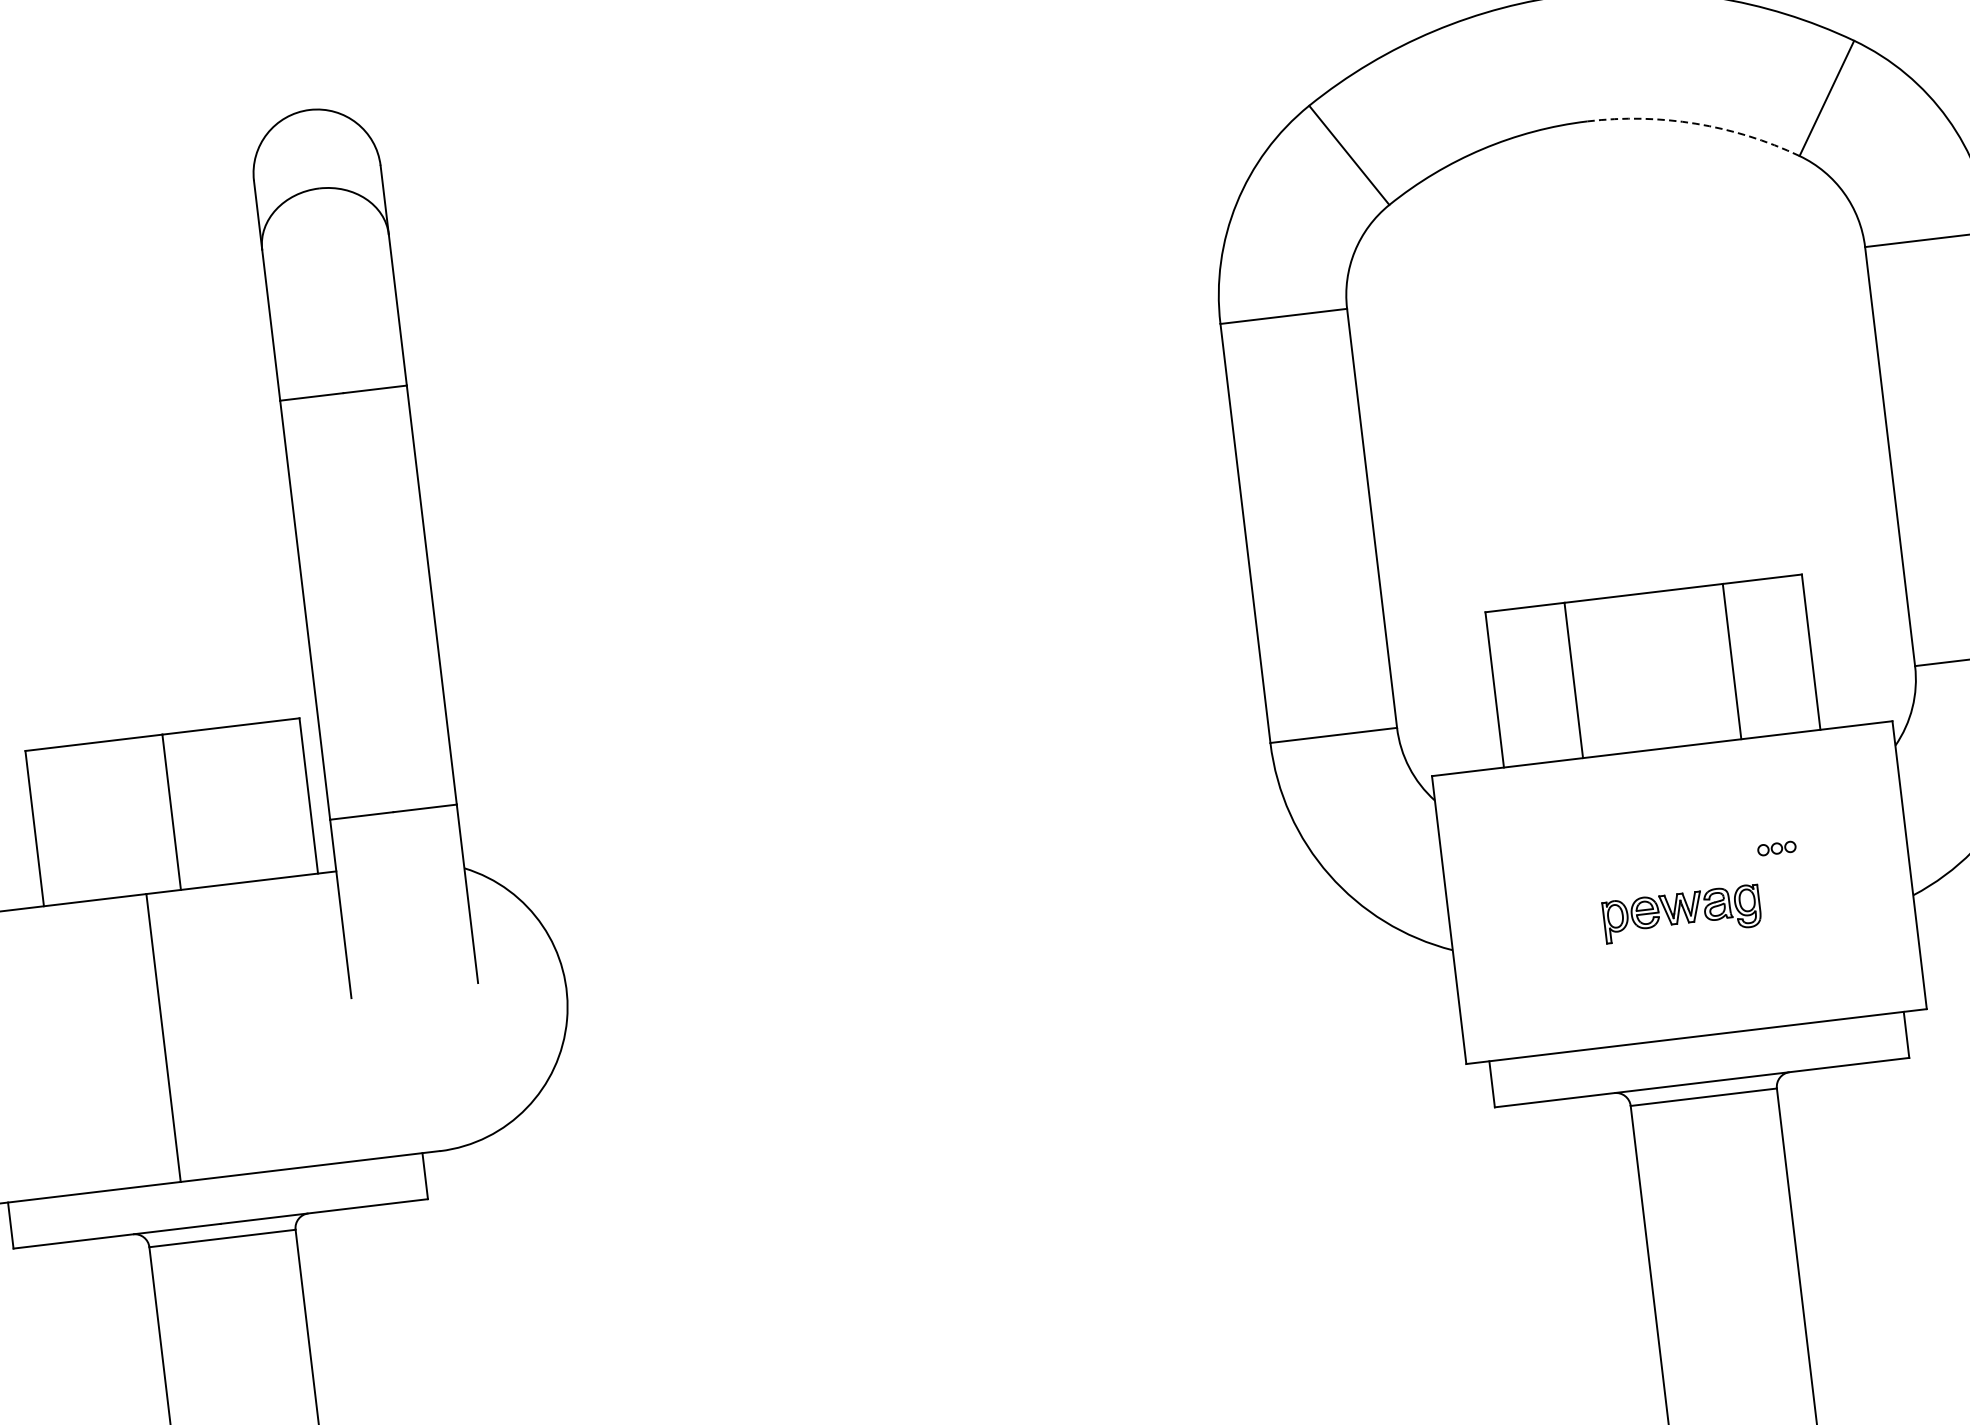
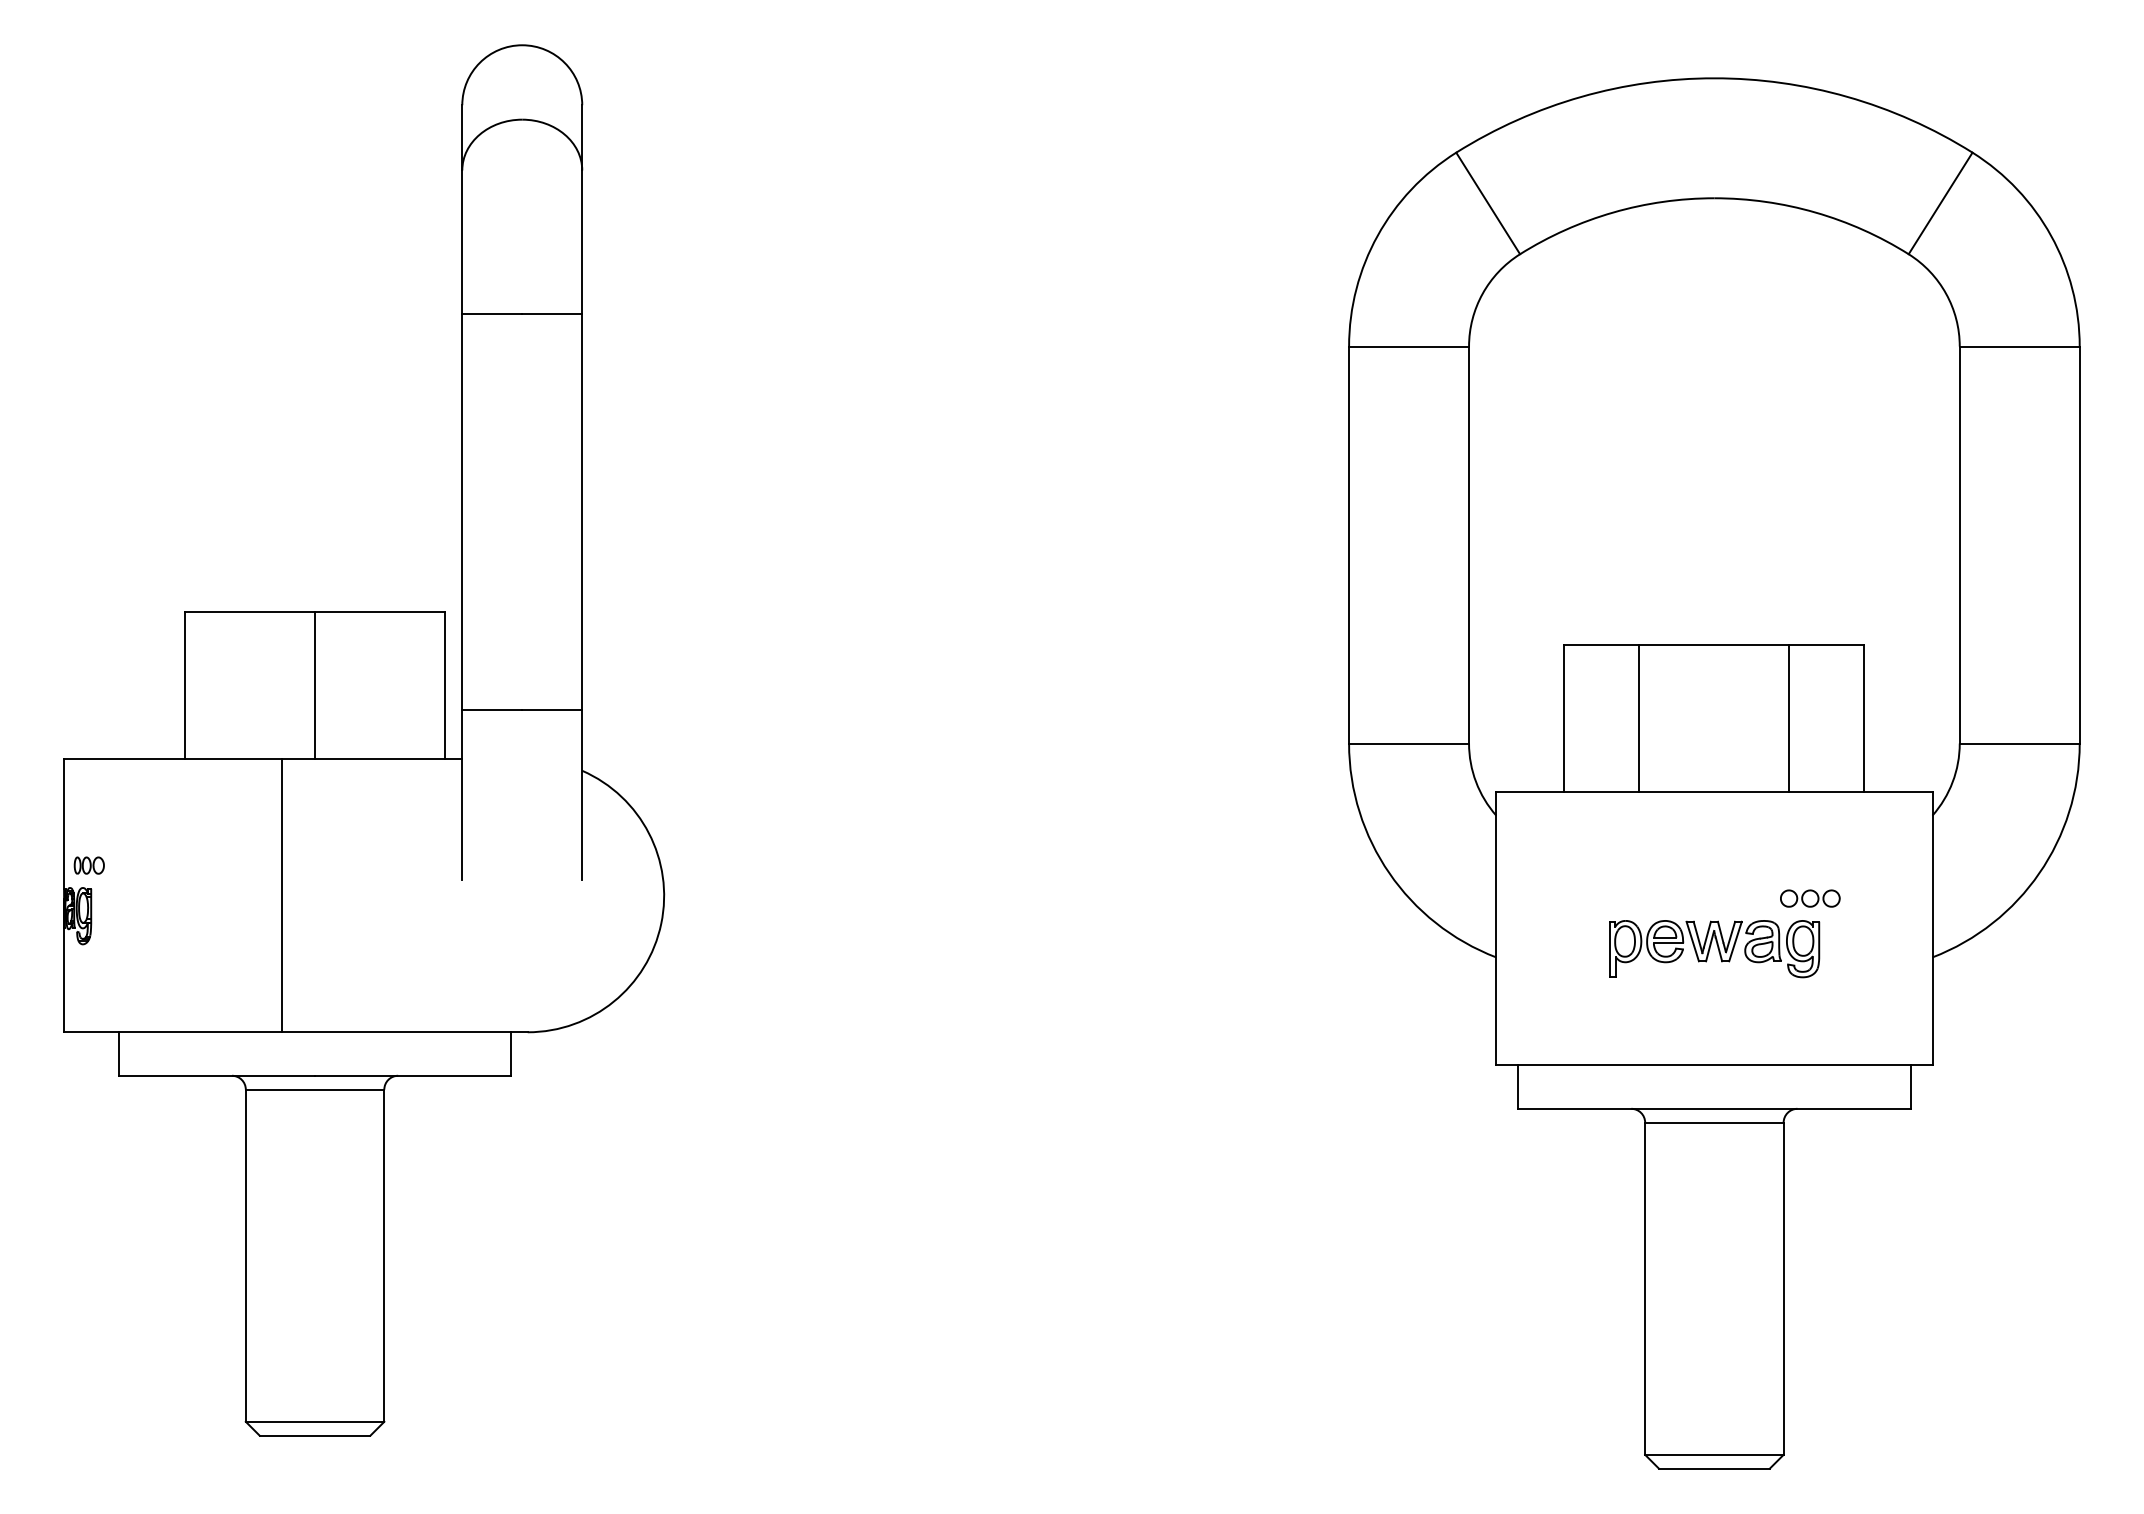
arc: (1695, 123) -> (1815, 212), dashed -> solid
part: (1777, 848) -> (1810, 898), size x1.67
part: (1682, 914) -> (1714, 949), size x1.43

